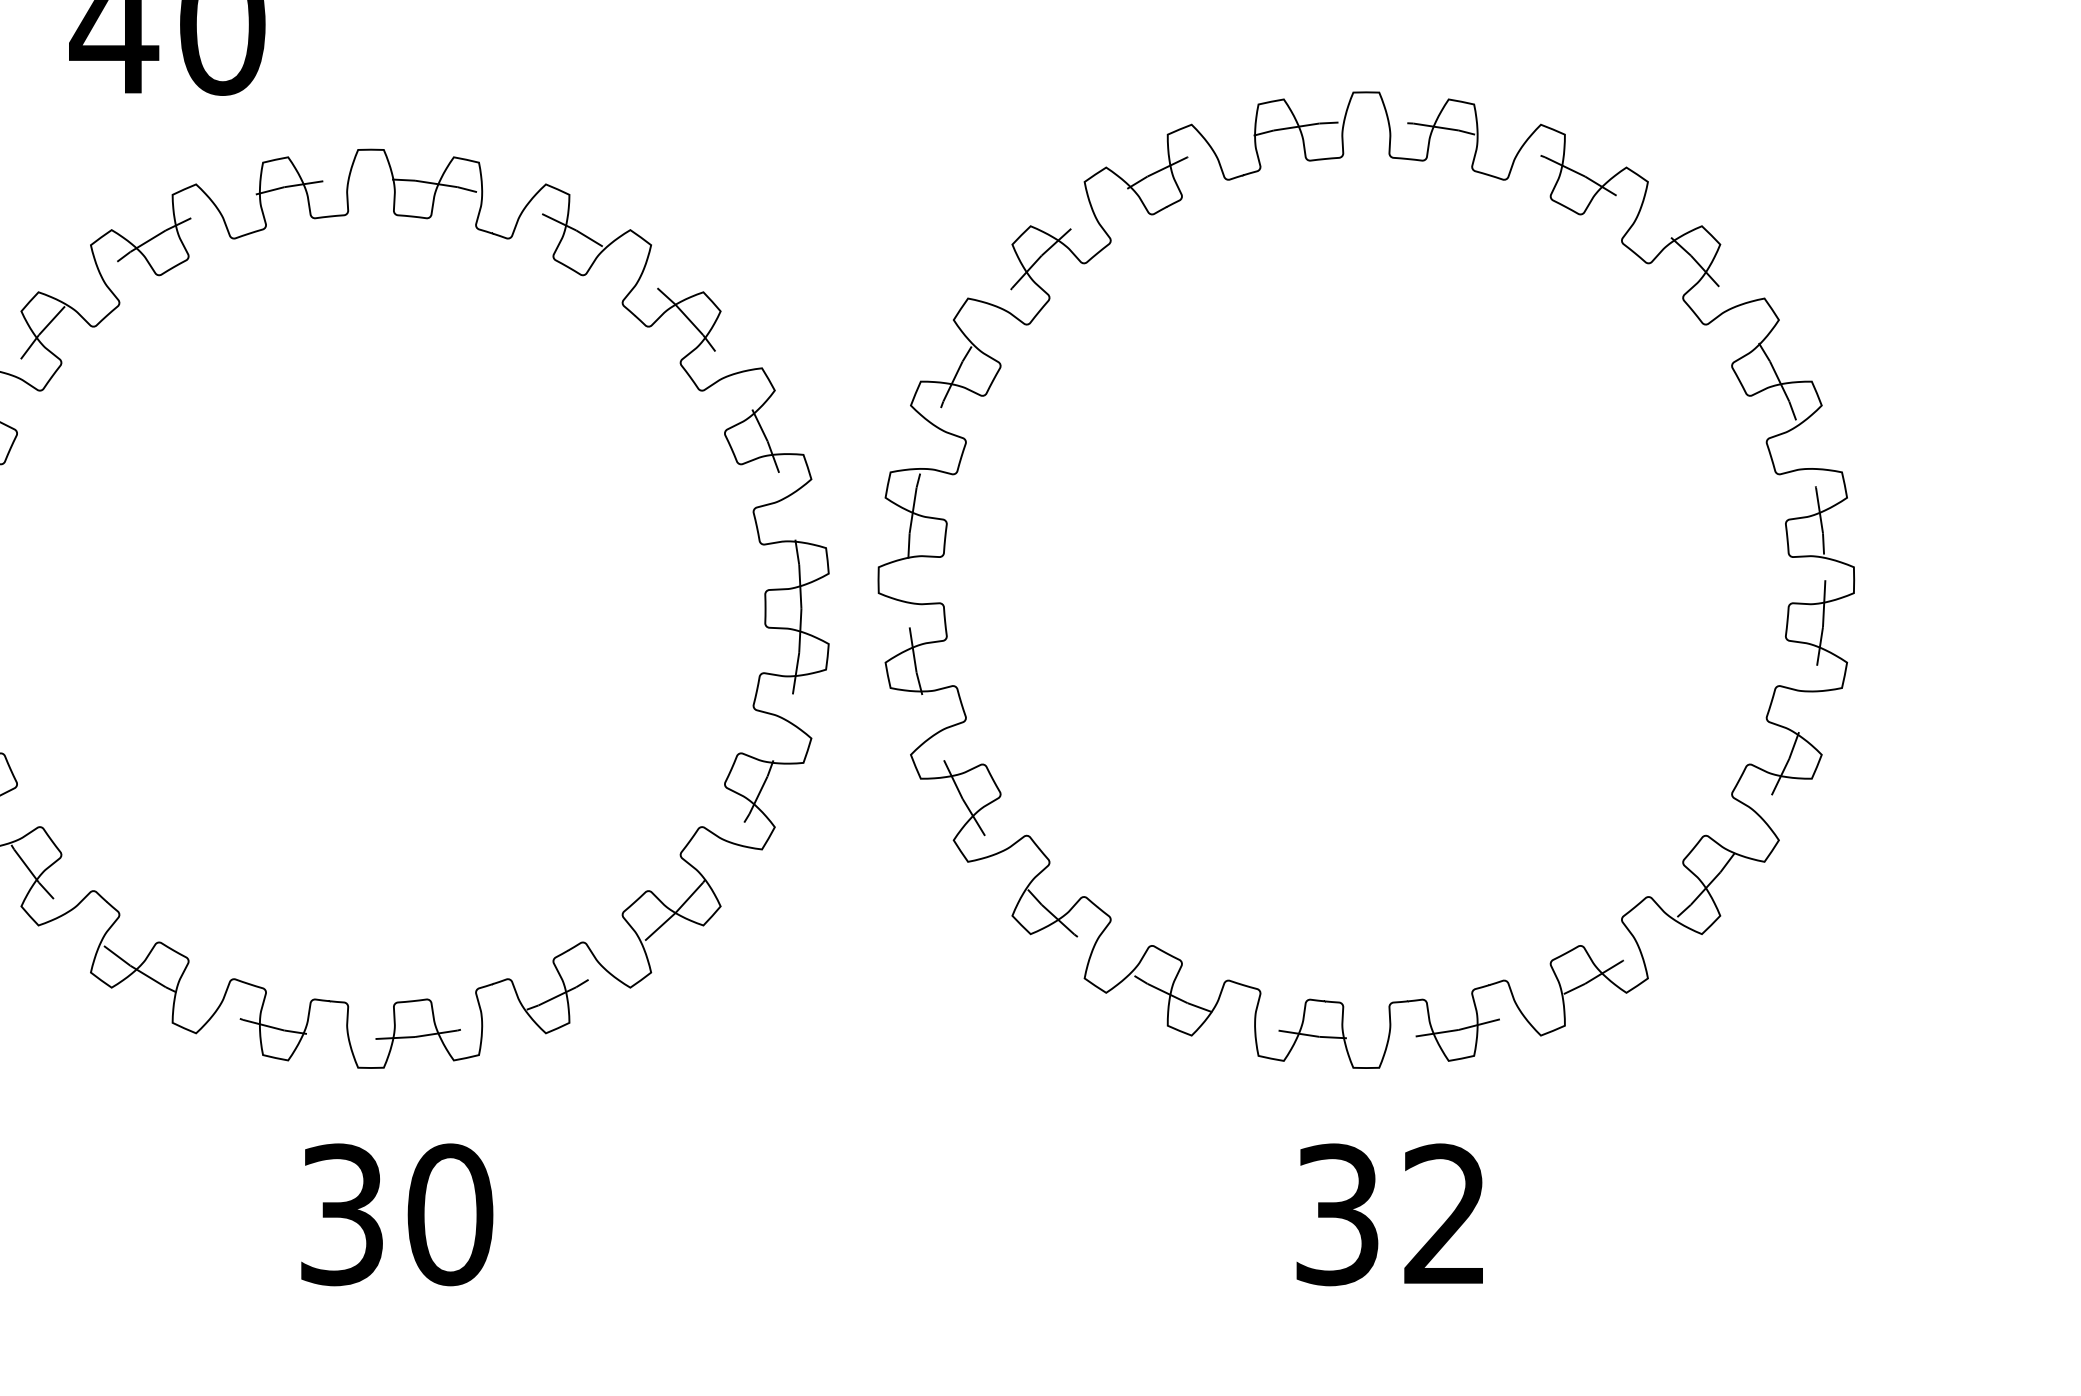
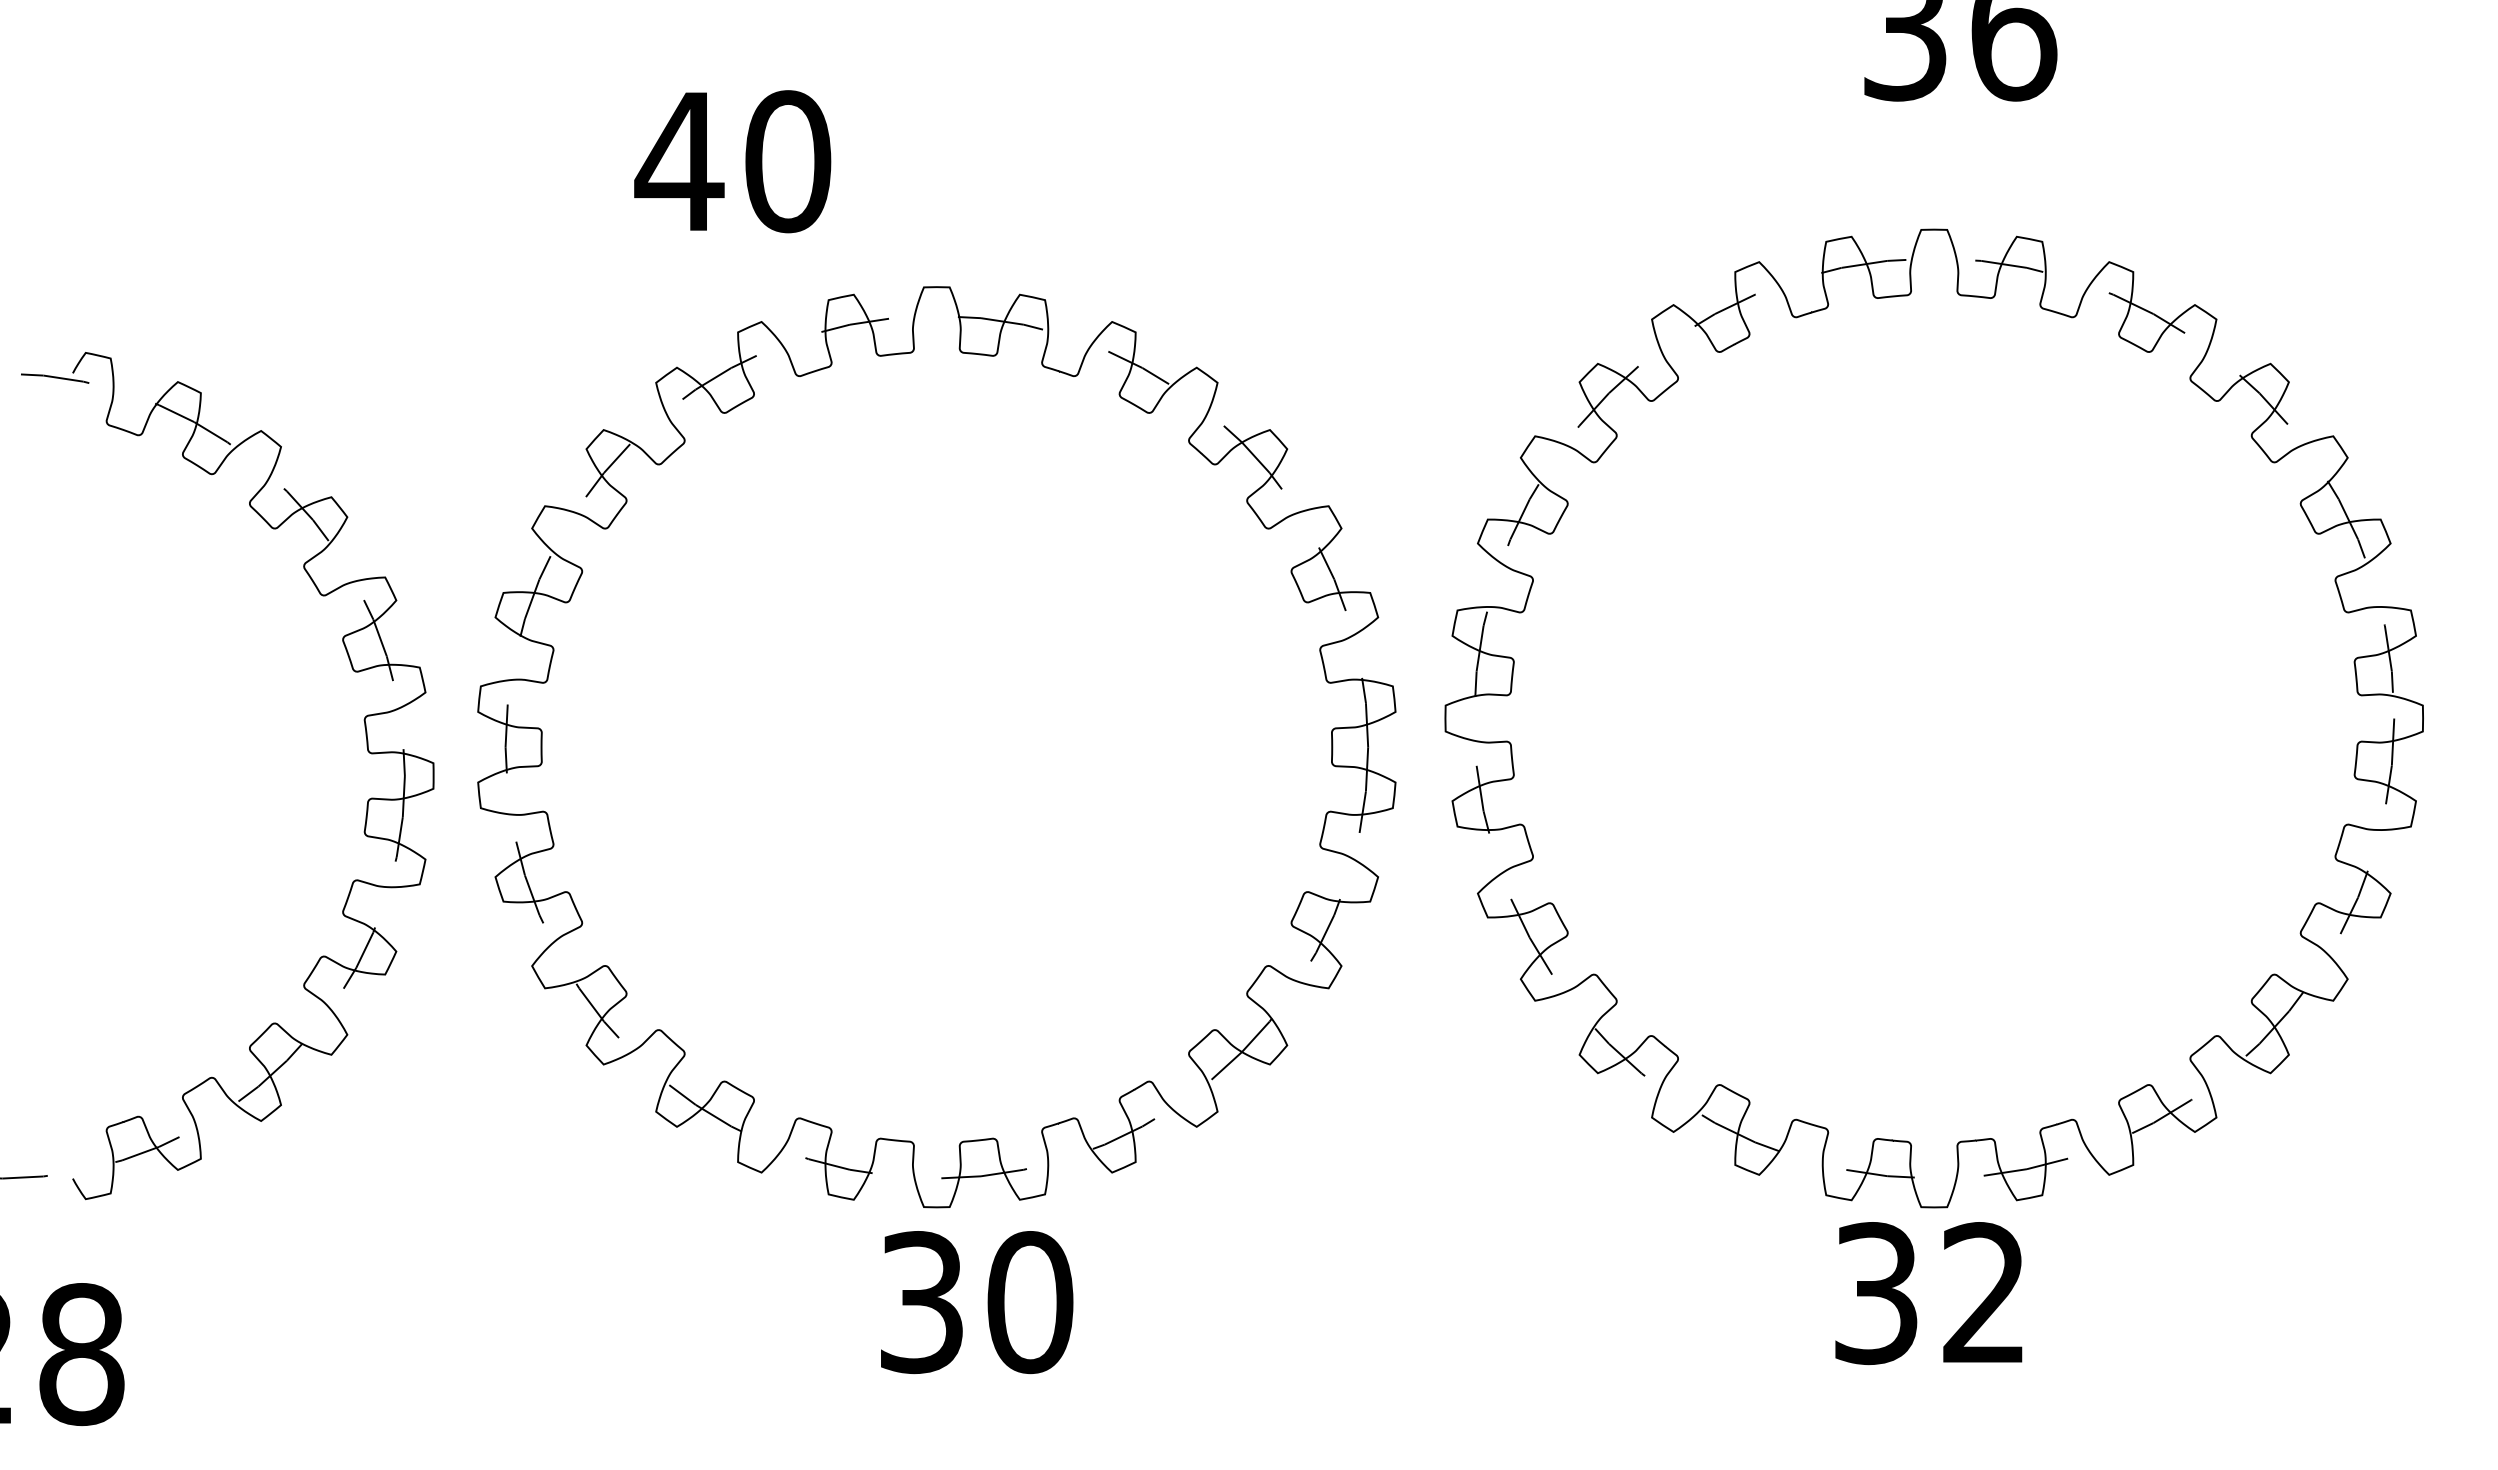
text: (397, 1214) -> (977, 1302), moved
text: (1389, 1214) -> (1928, 1293), moved

